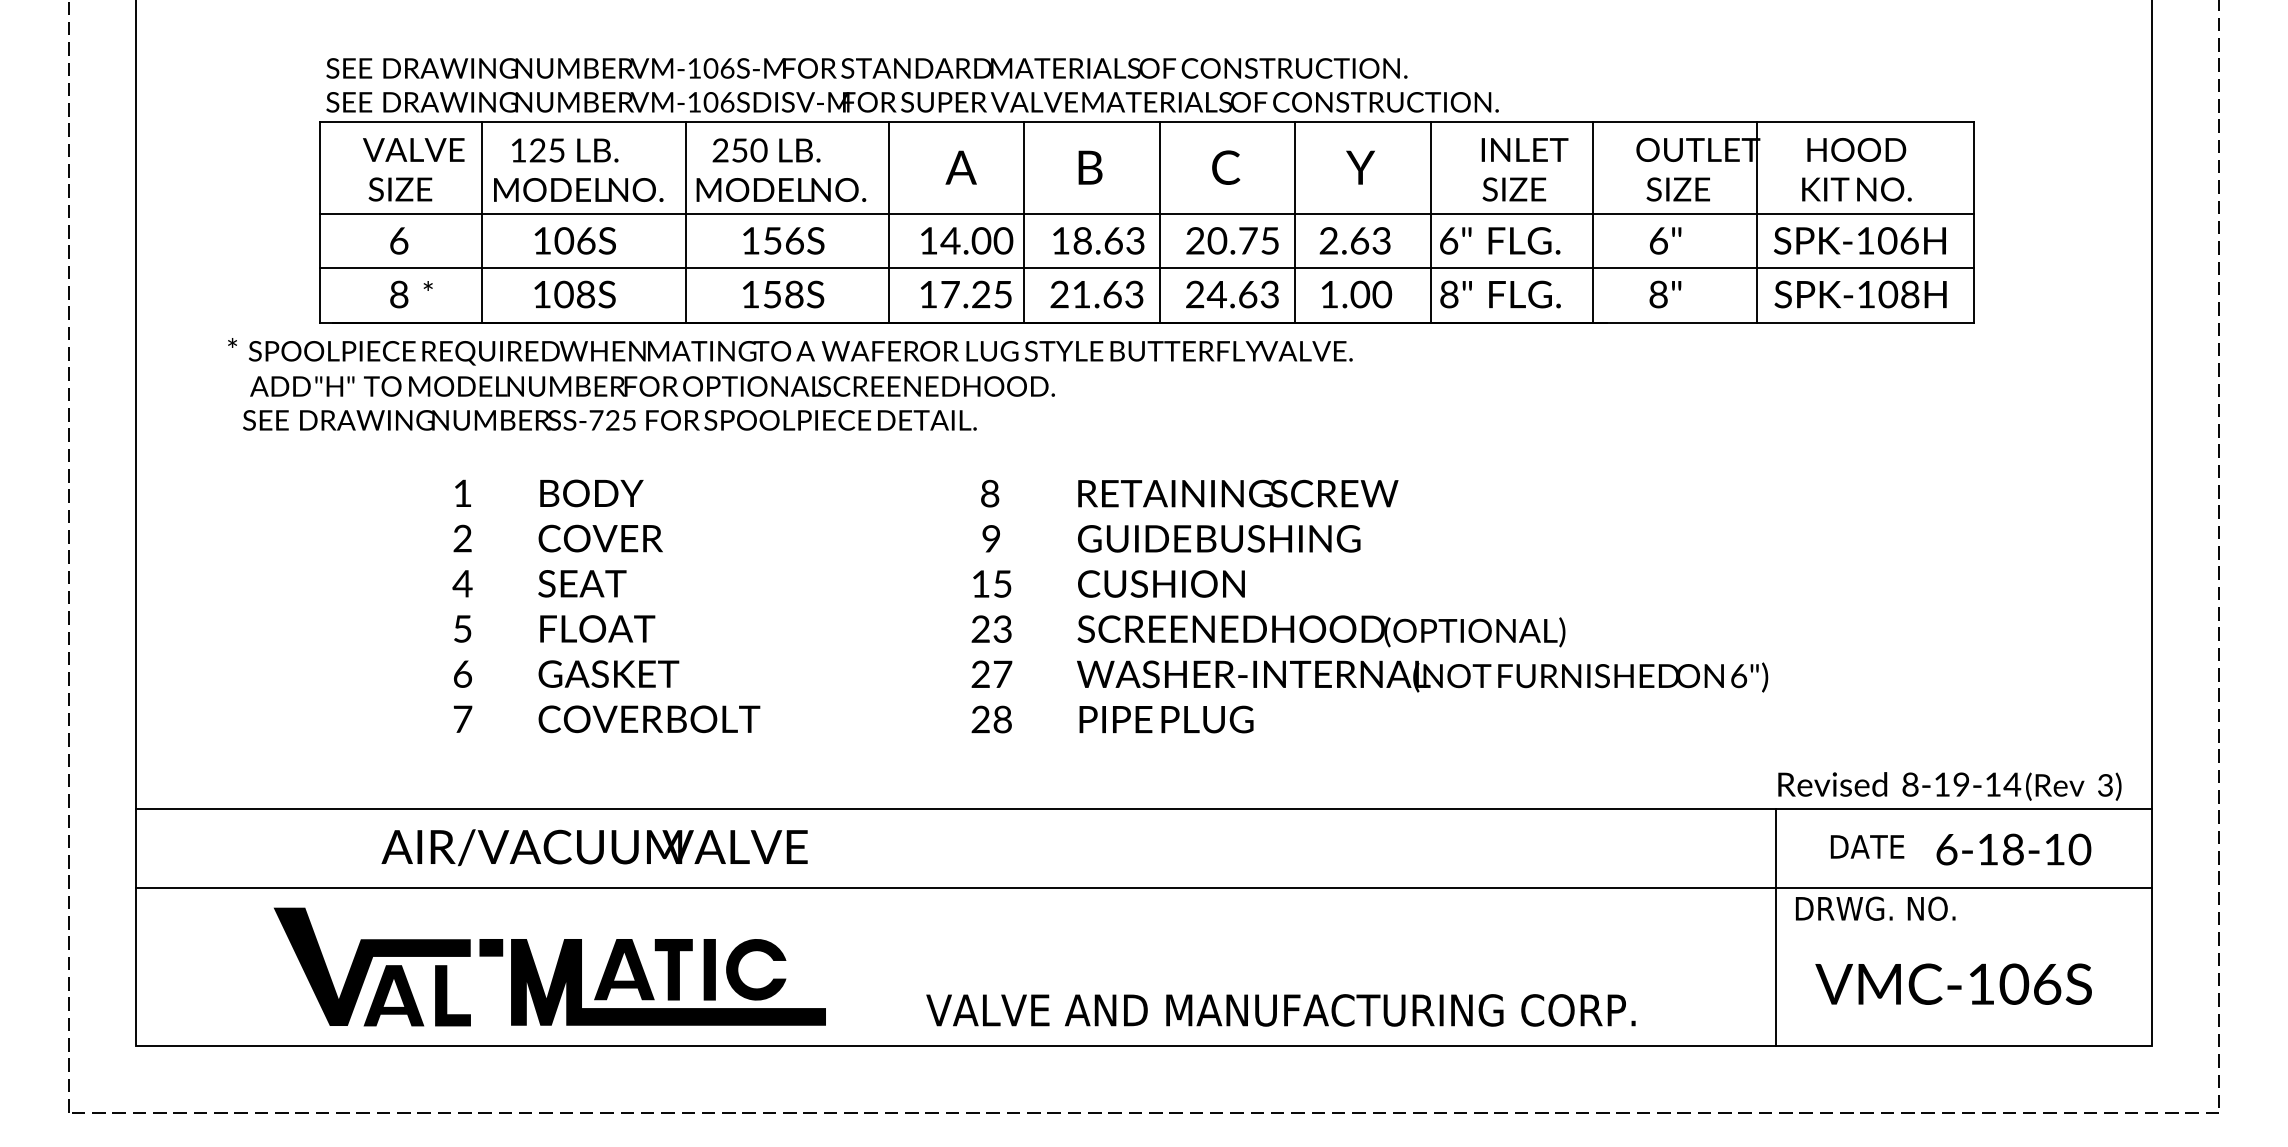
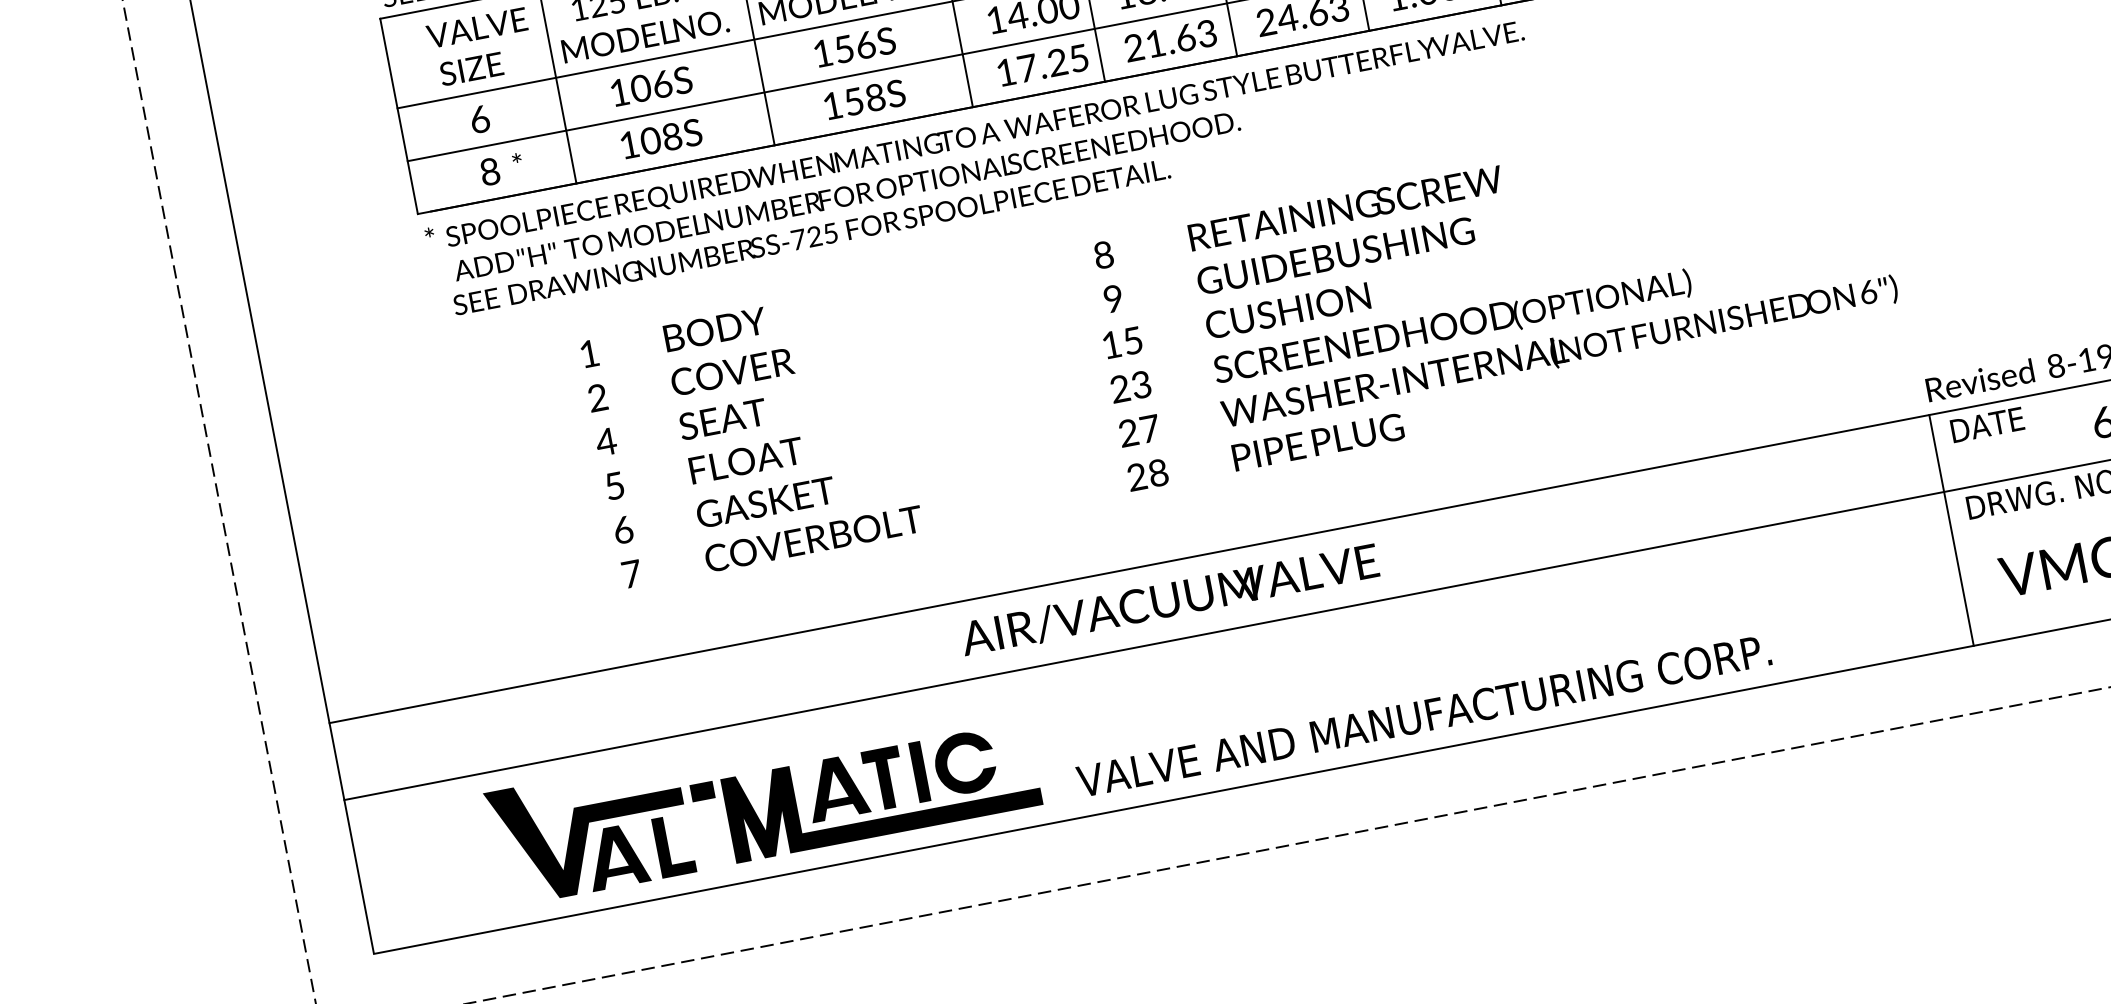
text: (790, 384) -> (981, 168), moved
text: (1867, 846) -> (1987, 424), moved
text: (594, 847) -> (1169, 600), moved
text: (1280, 1010) -> (1423, 716), moved

